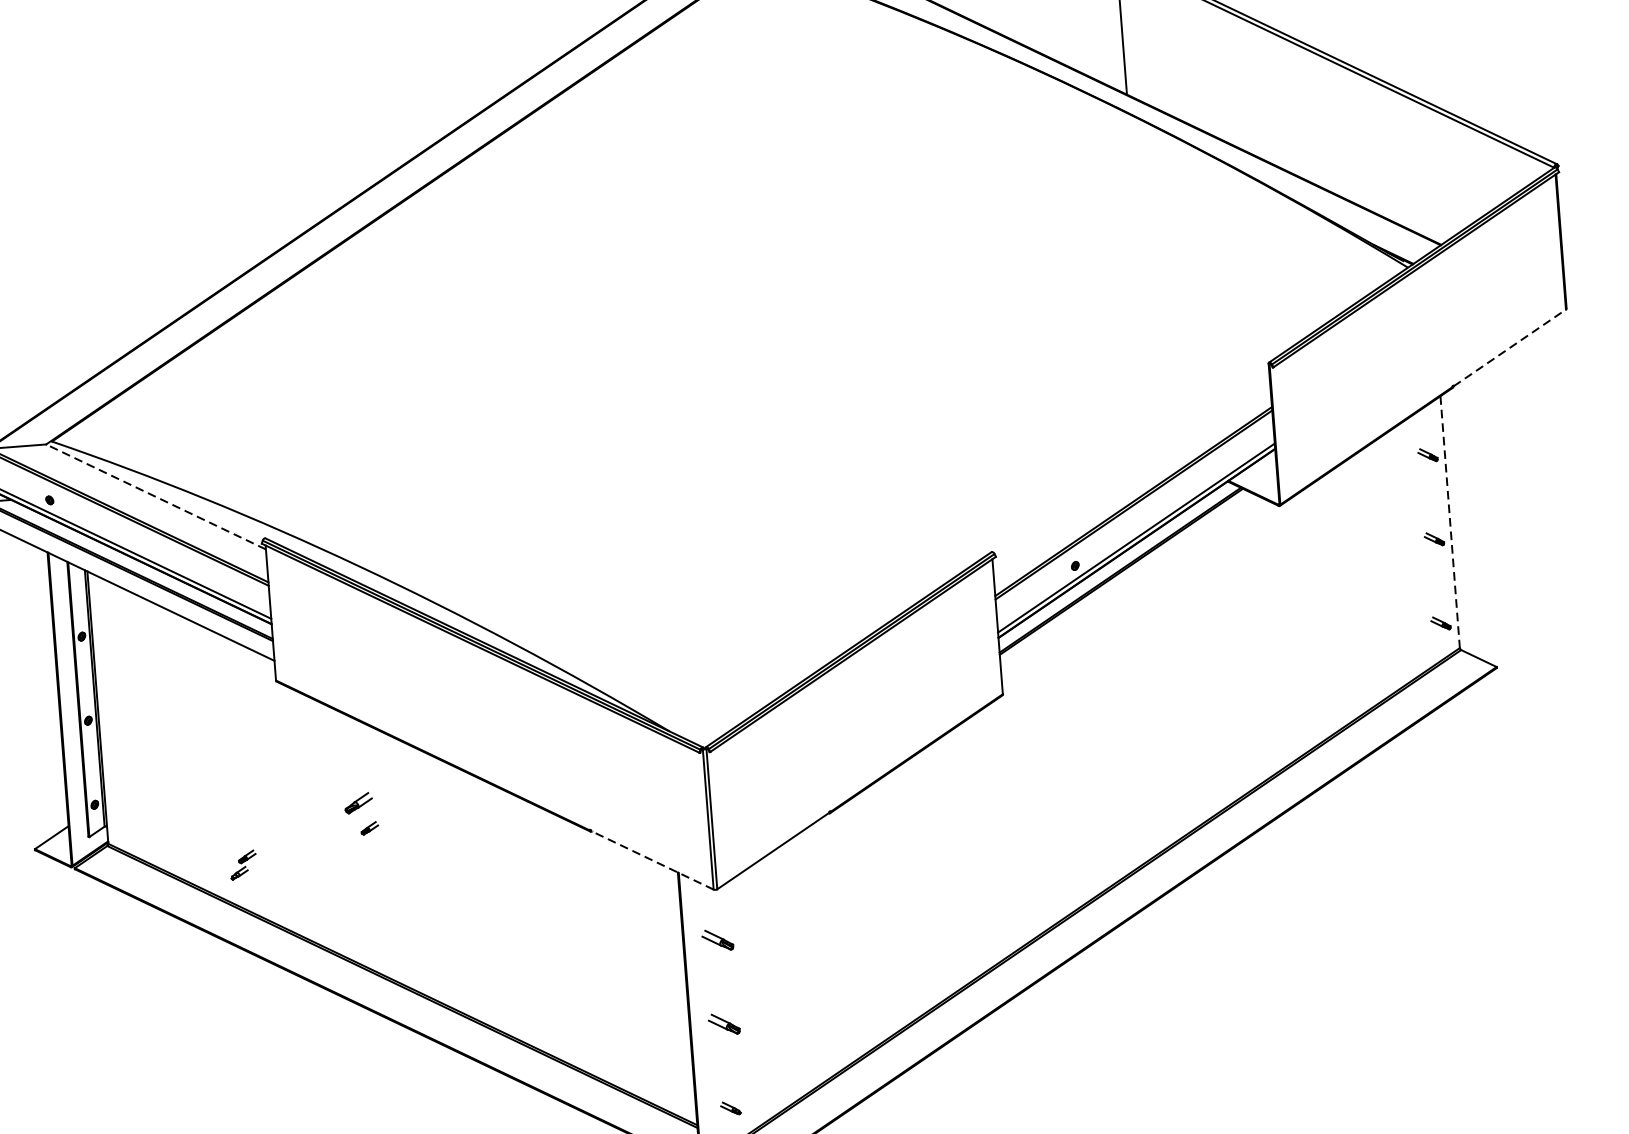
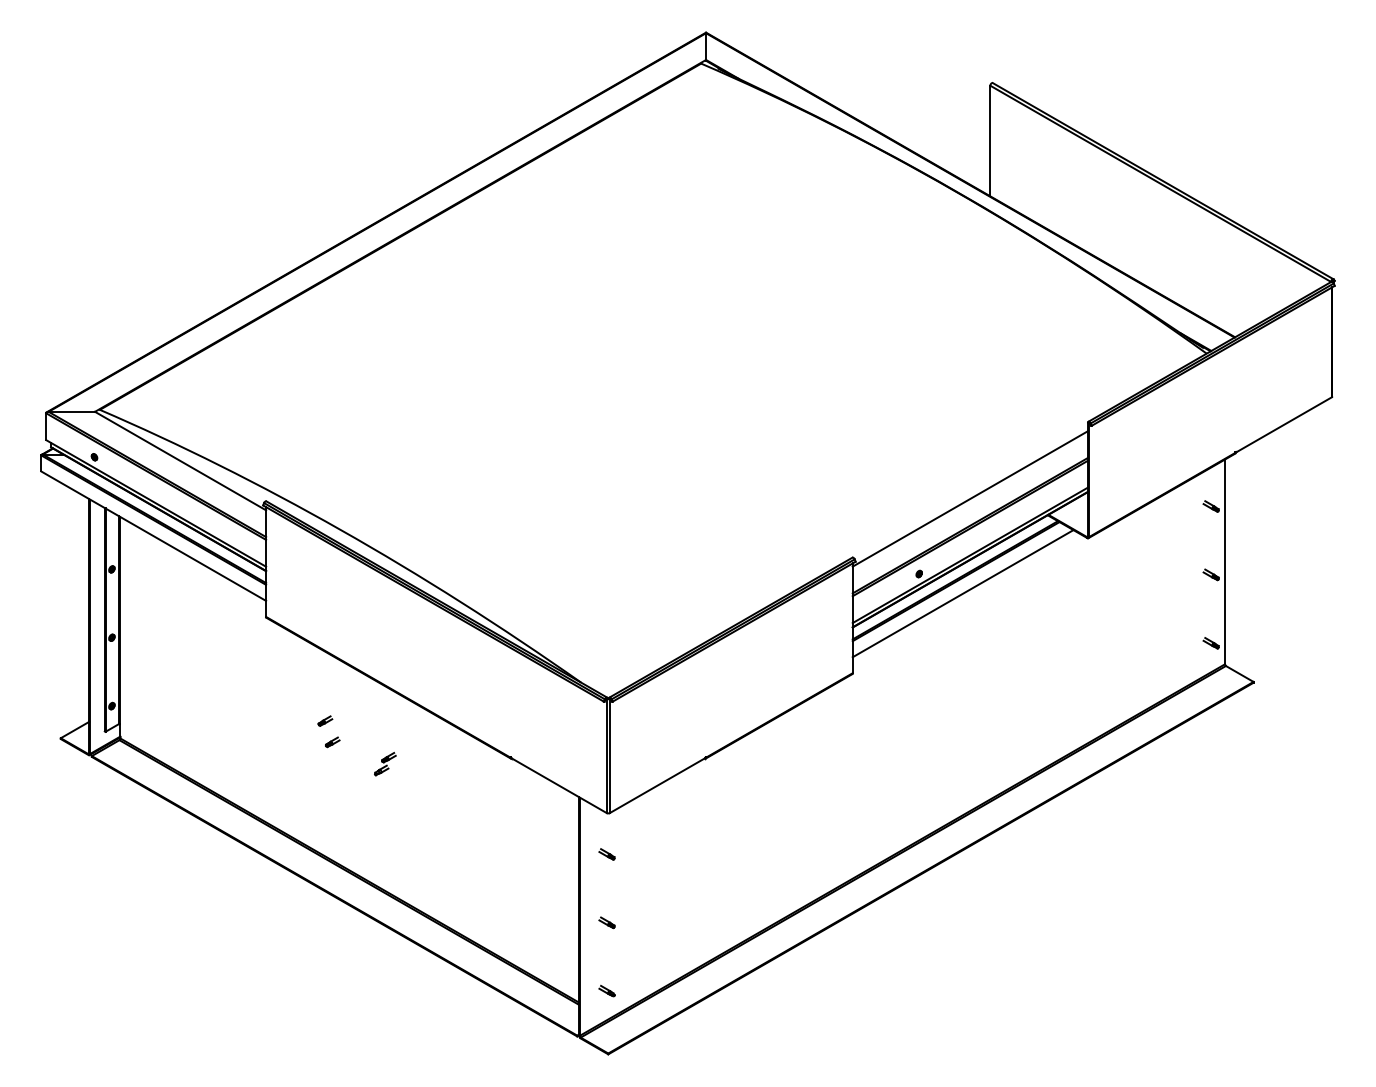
line: (1510, 347) -> (1284, 424), dashed -> solid
line: (1131, 468) -> (970, 498), added
line: (155, 497) -> (180, 461), dashed -> solid
line: (1449, 522) -> (1224, 562), dashed -> solid
line: (1130, 585) -> (962, 593), added
part: (358, 802) -> (325, 720), size x0.62
line: (651, 860) -> (558, 785), dashed -> solid
part: (243, 864) -> (385, 763), moved
part: (717, 940) -> (606, 854), size x0.62
part: (723, 1024) -> (606, 922), size x0.62

